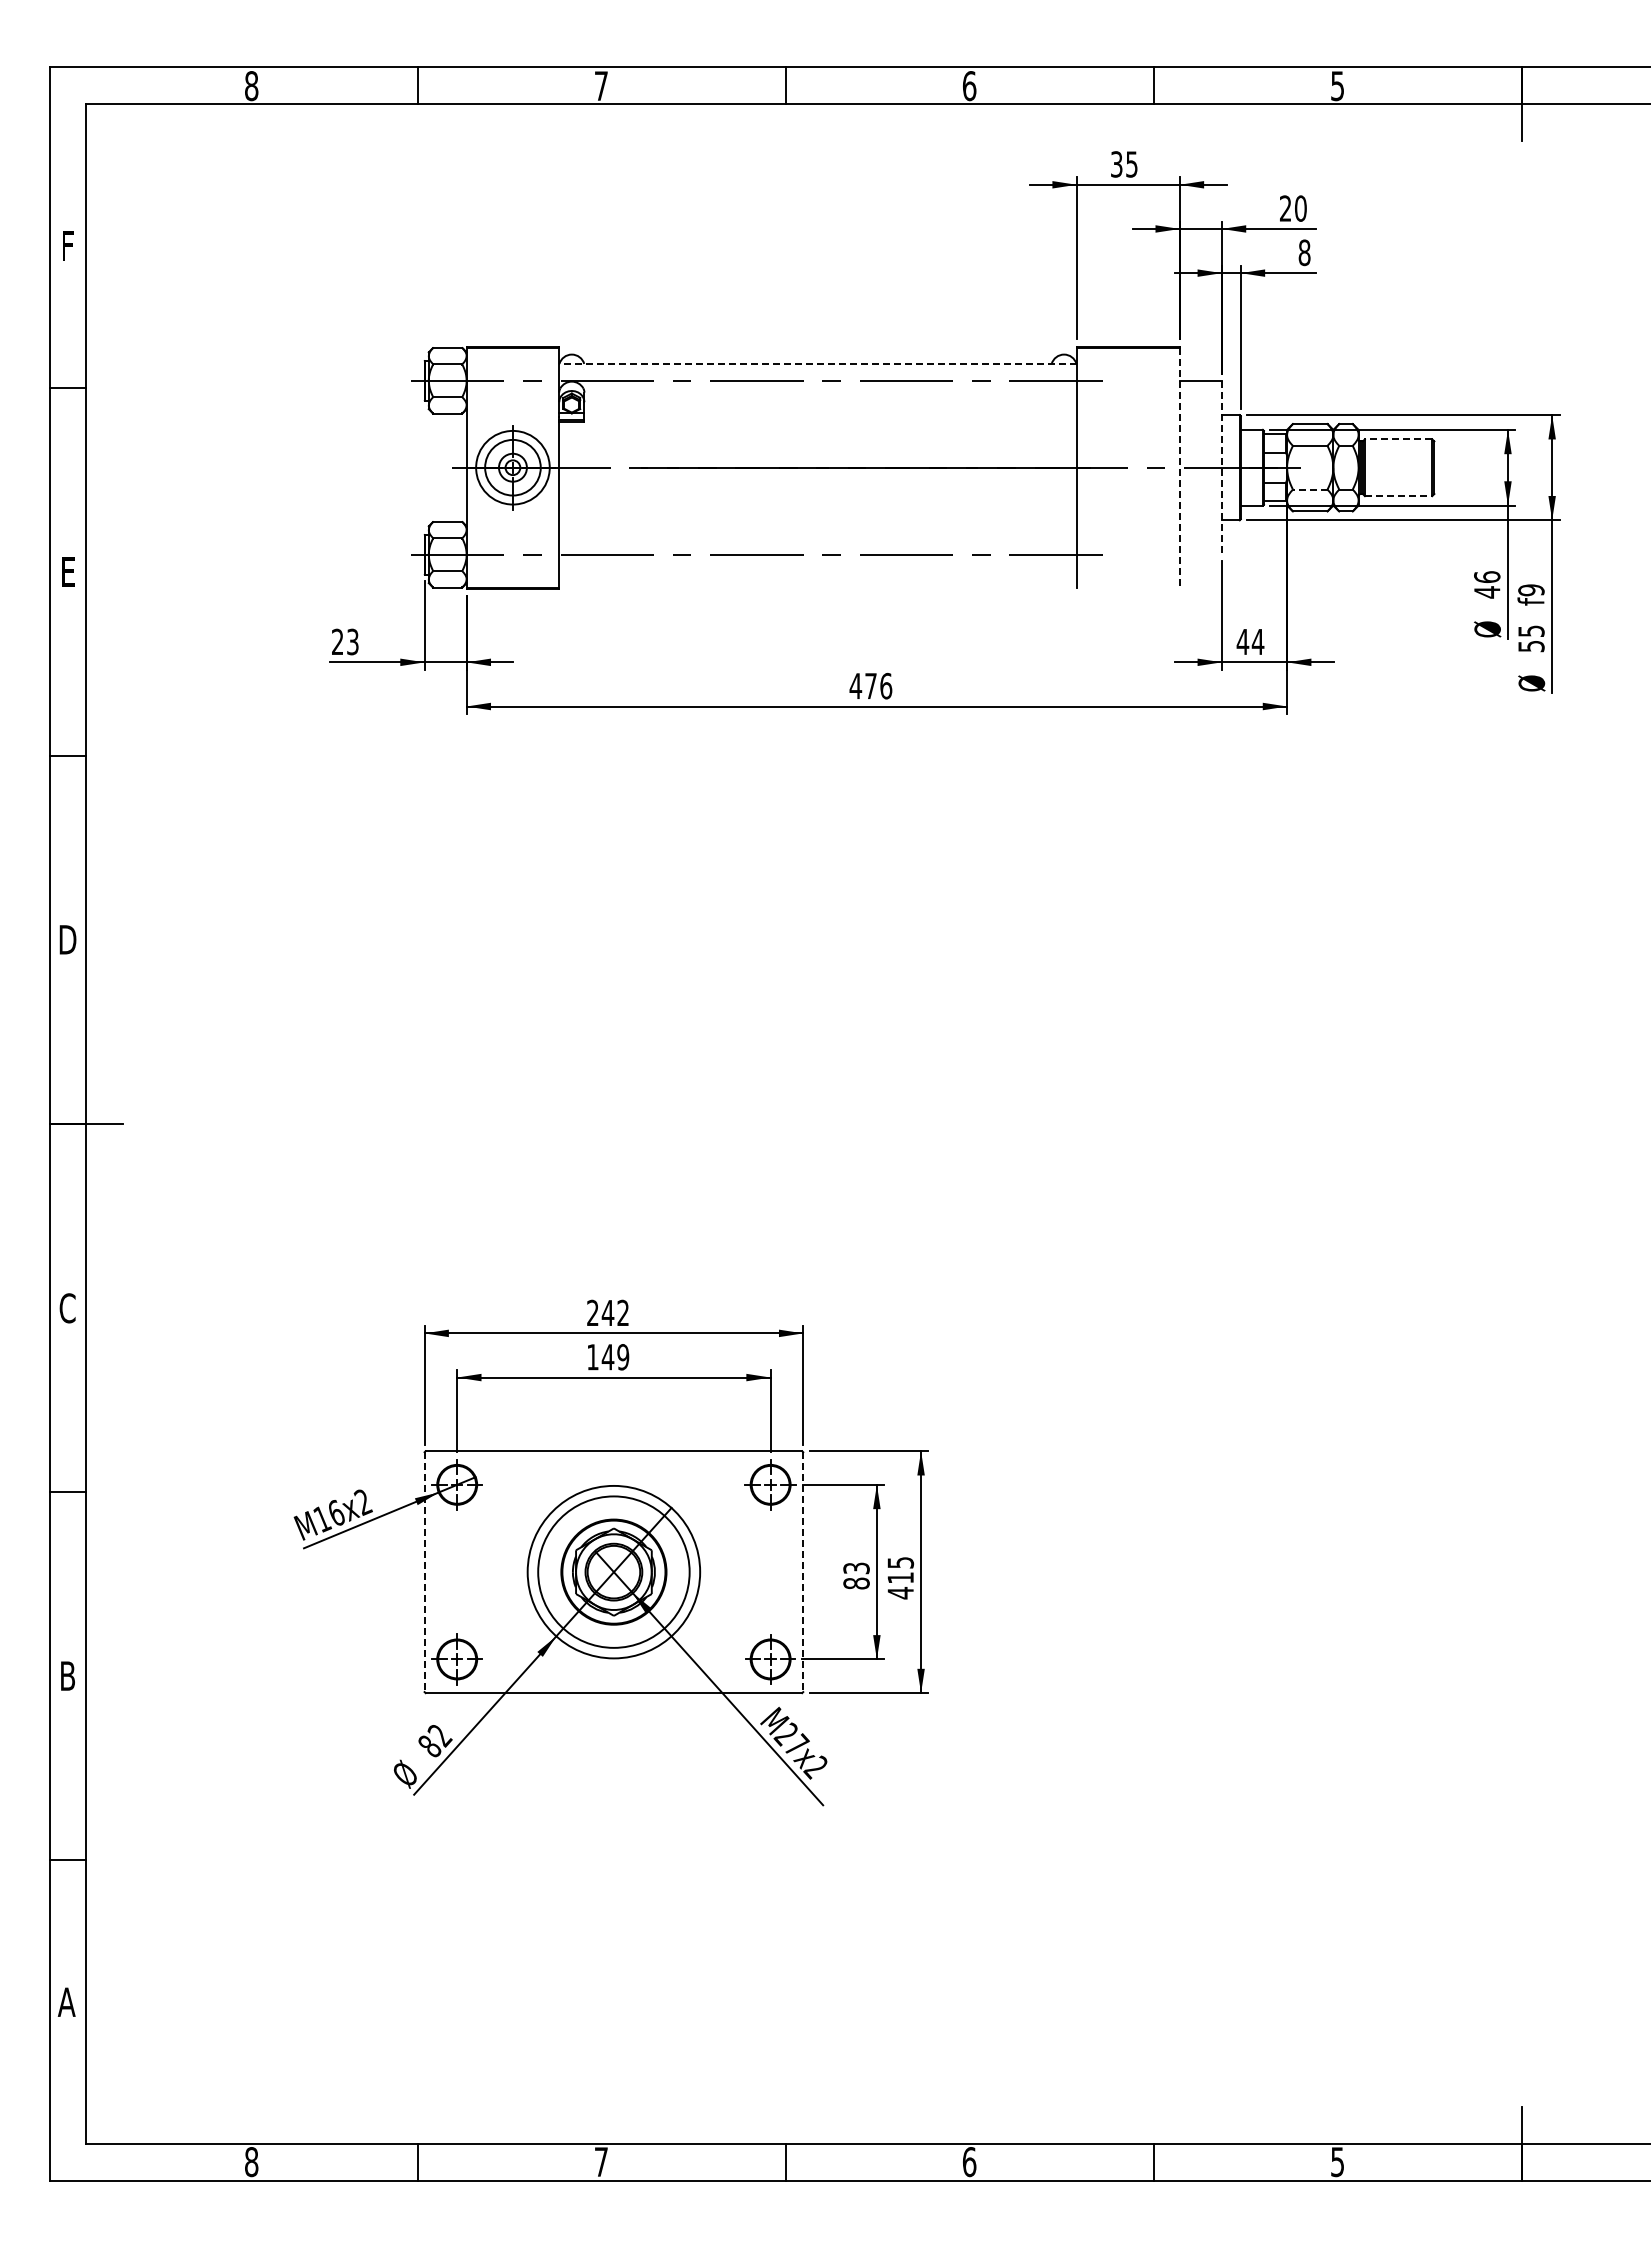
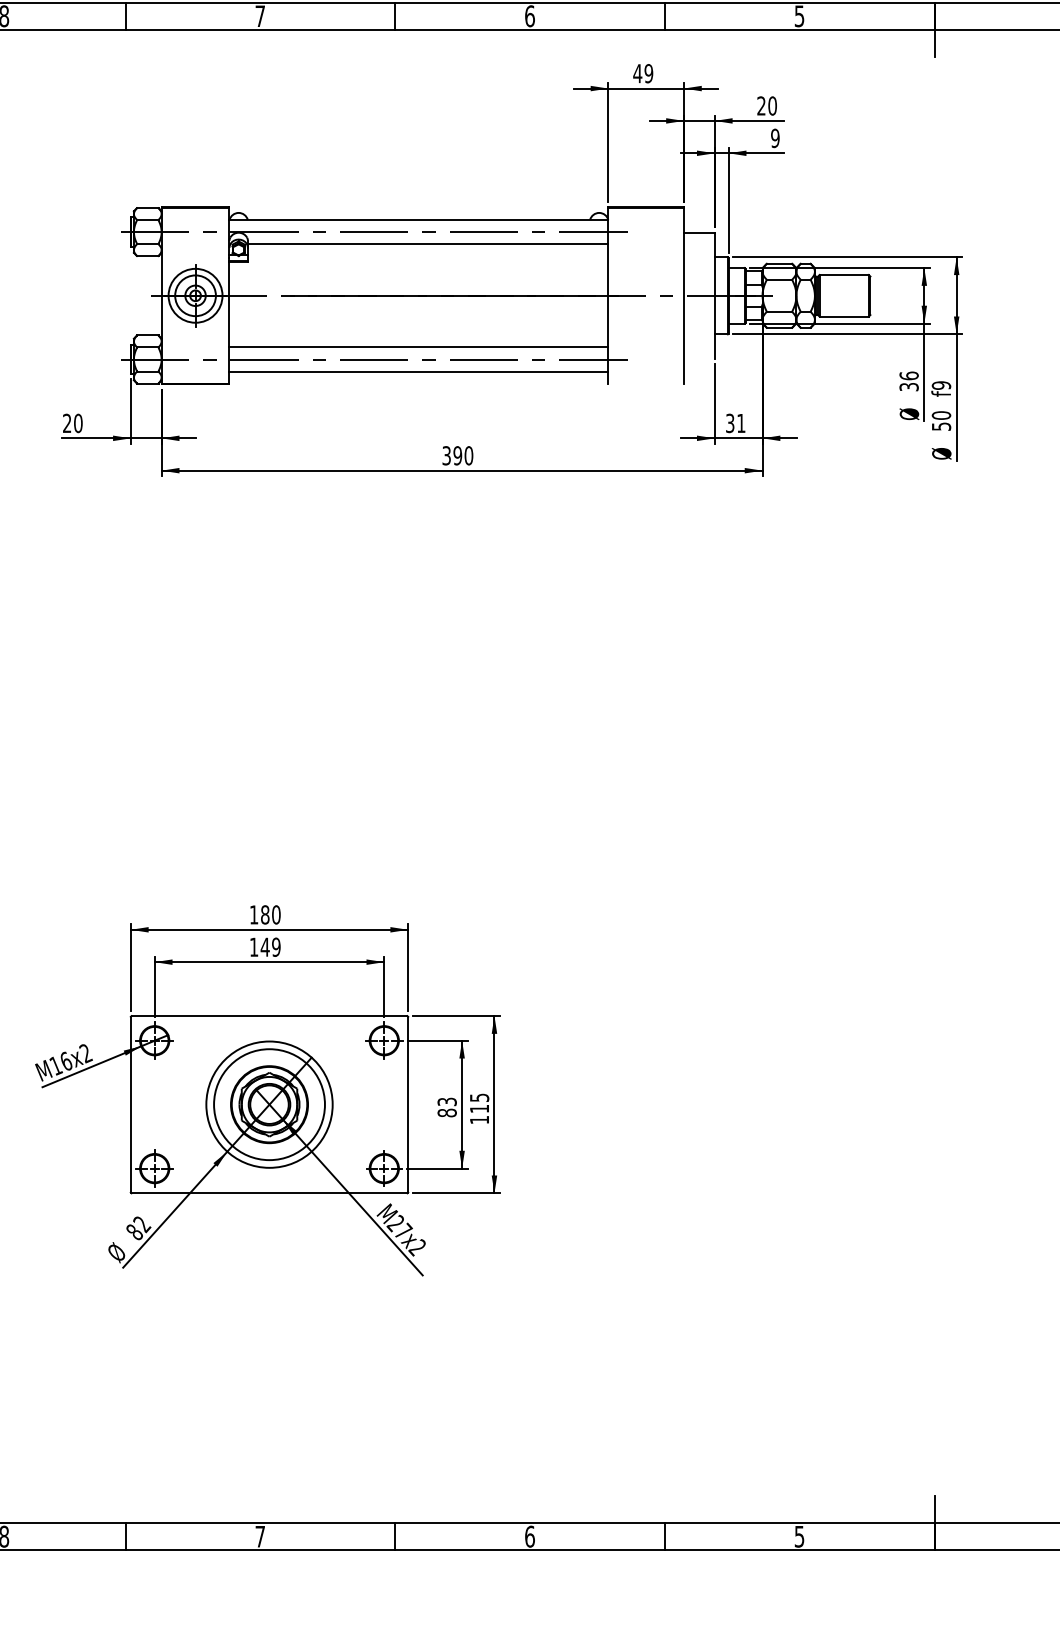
text: (1123, 164) -> (642, 73), 35 -> 49
text: (1304, 252) -> (775, 138), 8 -> 9
line: (817, 363) -> (418, 219), dashed -> solid
line: (830, 397) -> (428, 244), added
line: (1398, 439) -> (844, 275), dashed -> solid
line: (1179, 467) -> (683, 295), dashed -> solid
line: (1221, 468) -> (714, 296), dashed -> solid
line: (1309, 489) -> (778, 311), dashed -> solid
line: (1398, 496) -> (844, 316), dashed -> solid
line: (817, 537) -> (418, 346), added
line: (817, 571) -> (418, 371), added
text: (1487, 592) -> (909, 387), 46 -> 36
text: (1531, 631) -> (941, 415), 55 -> 50
text: (352, 641) -> (78, 423), 23 -> 20
text: (1250, 641) -> (735, 423), 44 -> 31
text: (870, 685) -> (457, 455), 476 -> 390
text: (608, 1312) -> (265, 914), 242 -> 180
line: (424, 1572) -> (130, 1104), dashed -> solid
line: (803, 1572) -> (408, 1104), dashed -> solid
text: (900, 1592) -> (479, 1119), 415 -> 115

